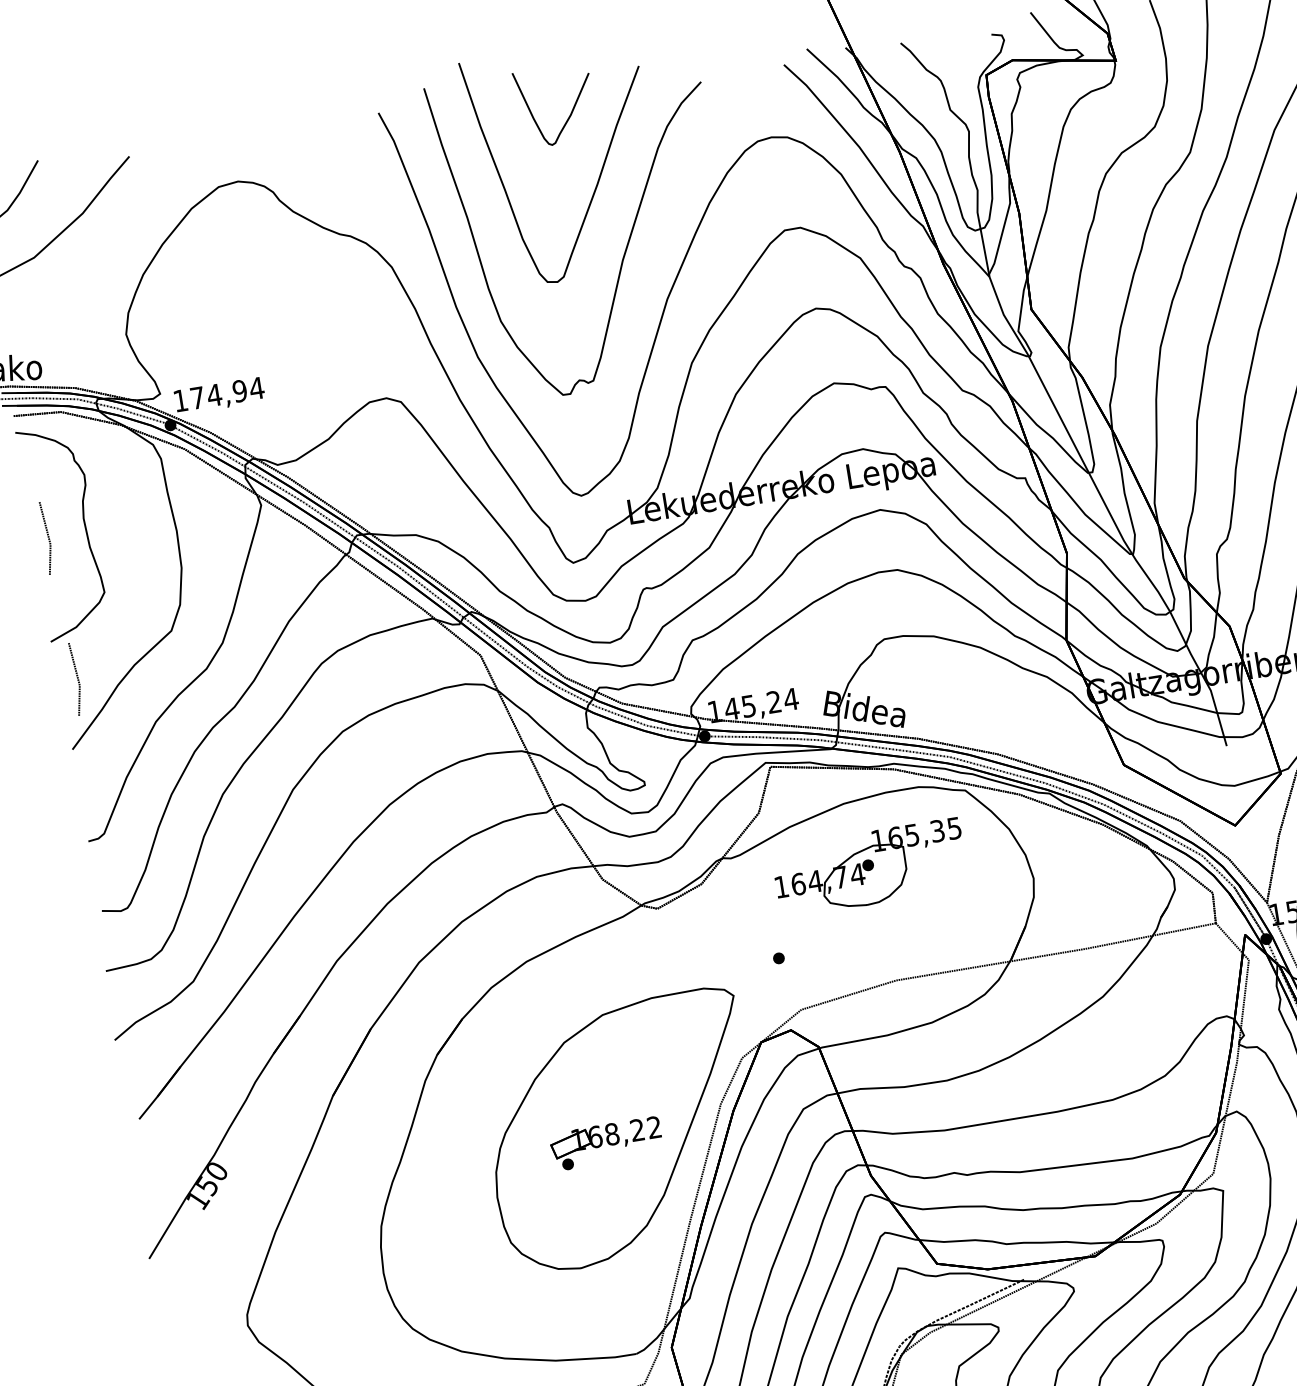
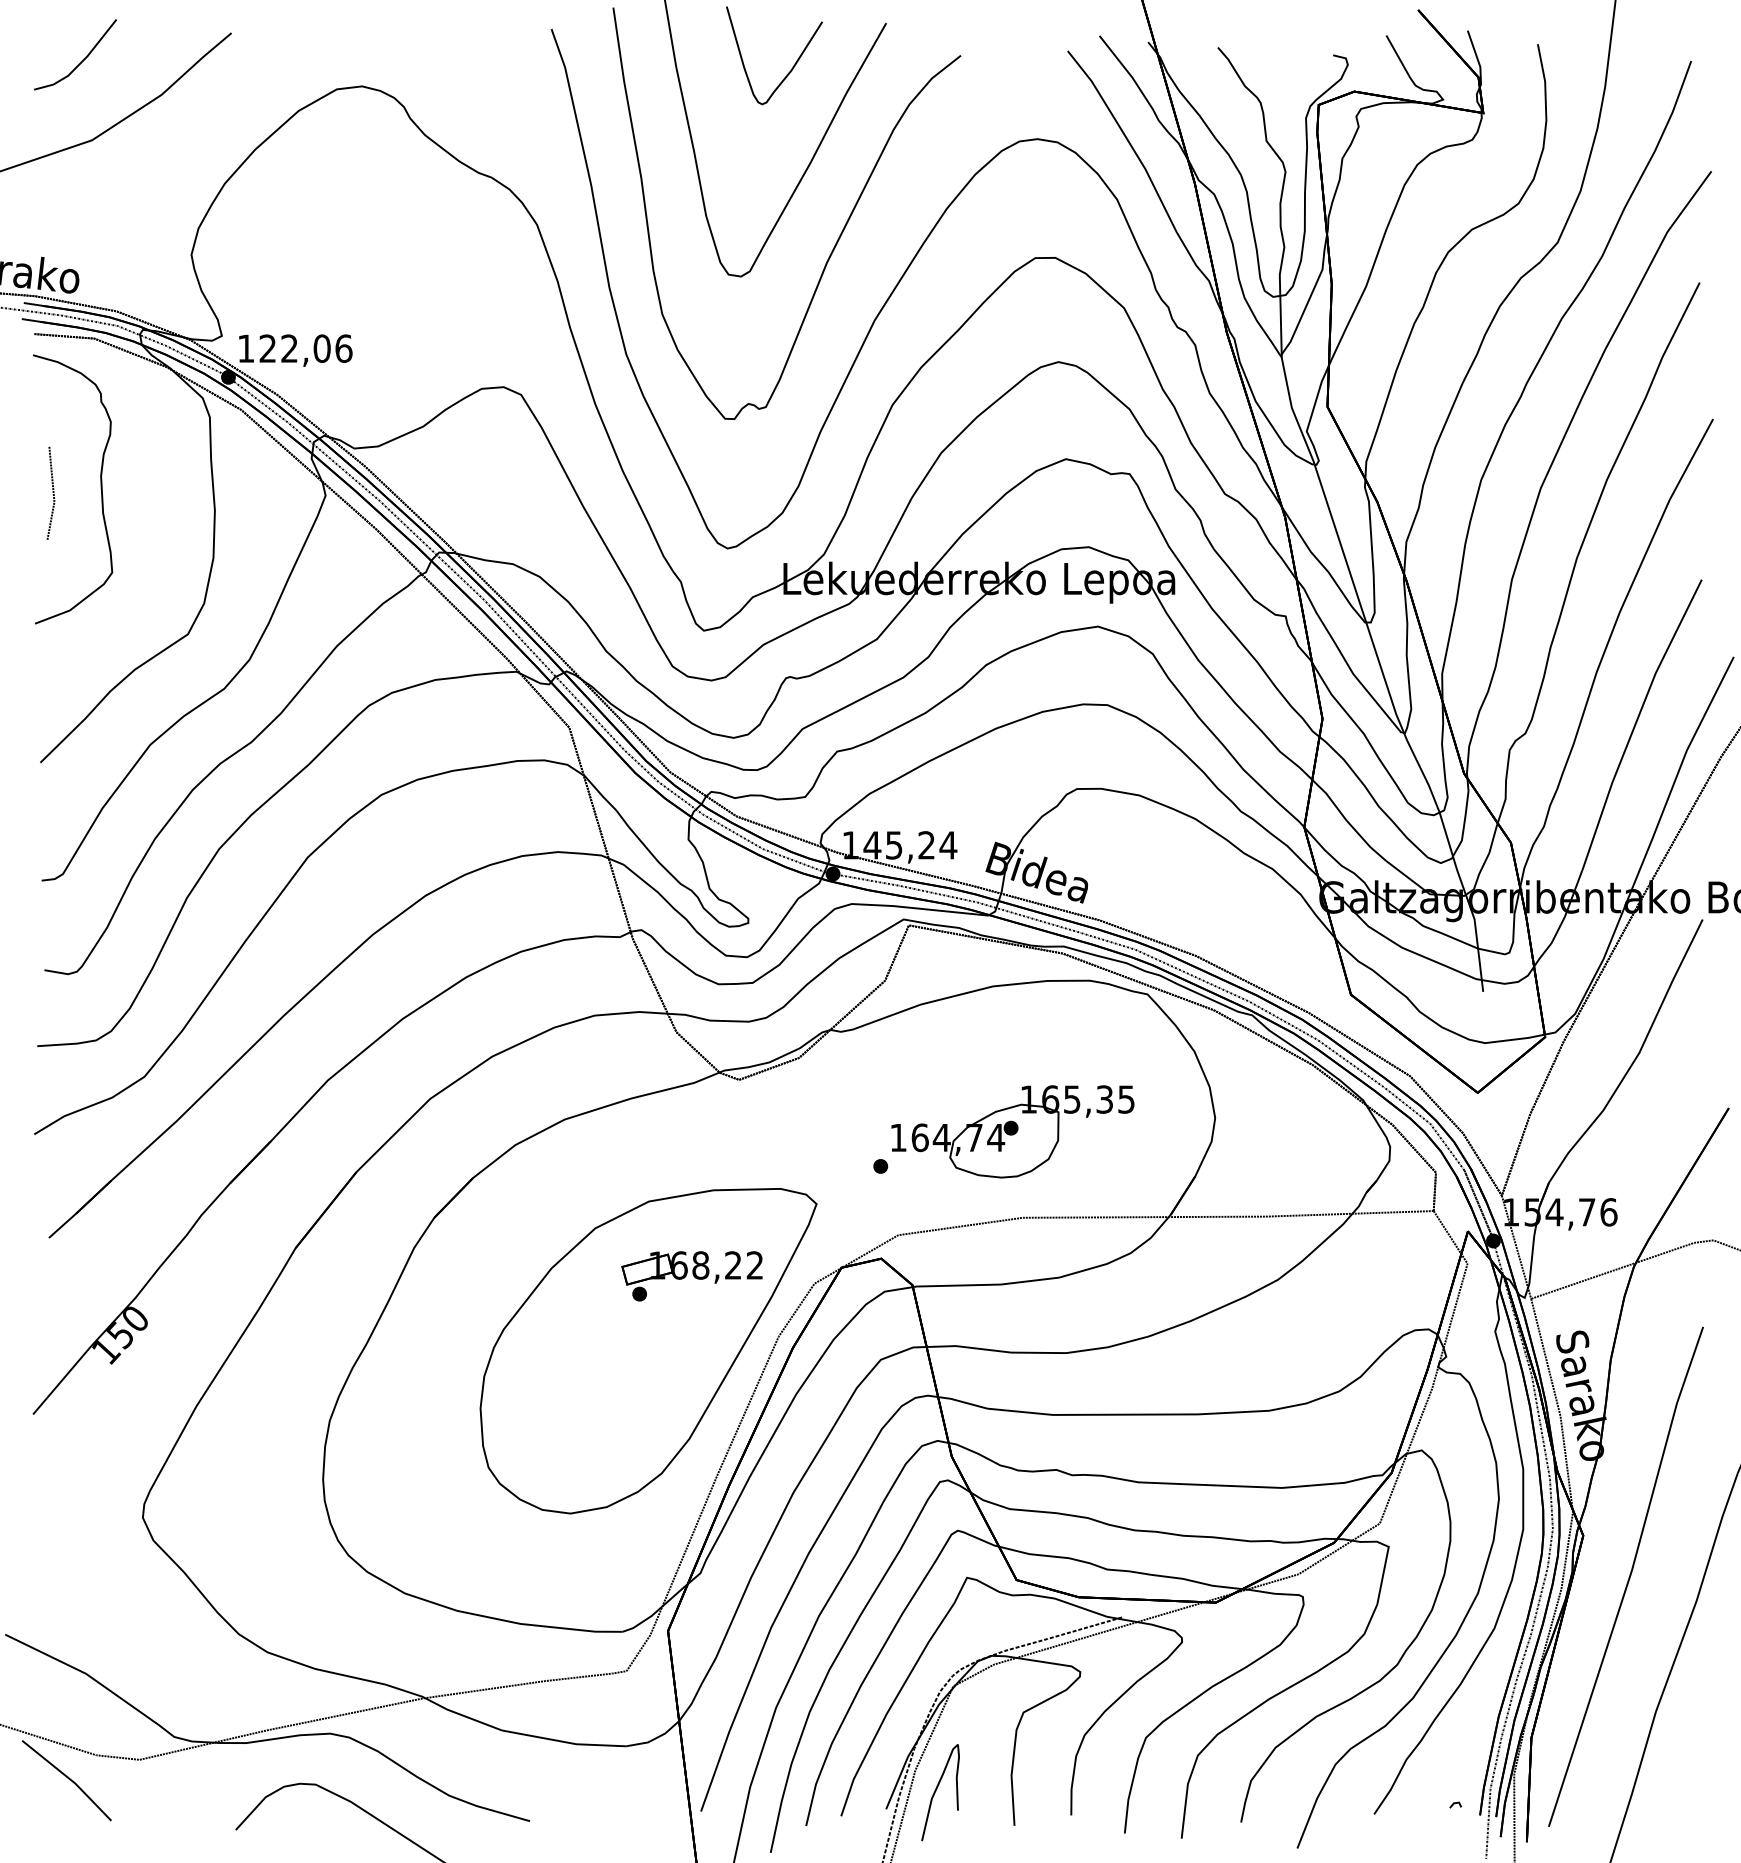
text: (226, 393) -> (305, 348), 174,94 -> 122,06
line: (77, 678) -> (60, 674), removed
part: (869, 867) -> (1012, 1131), moved
part: (606, 1144) -> (691, 1276), moved

